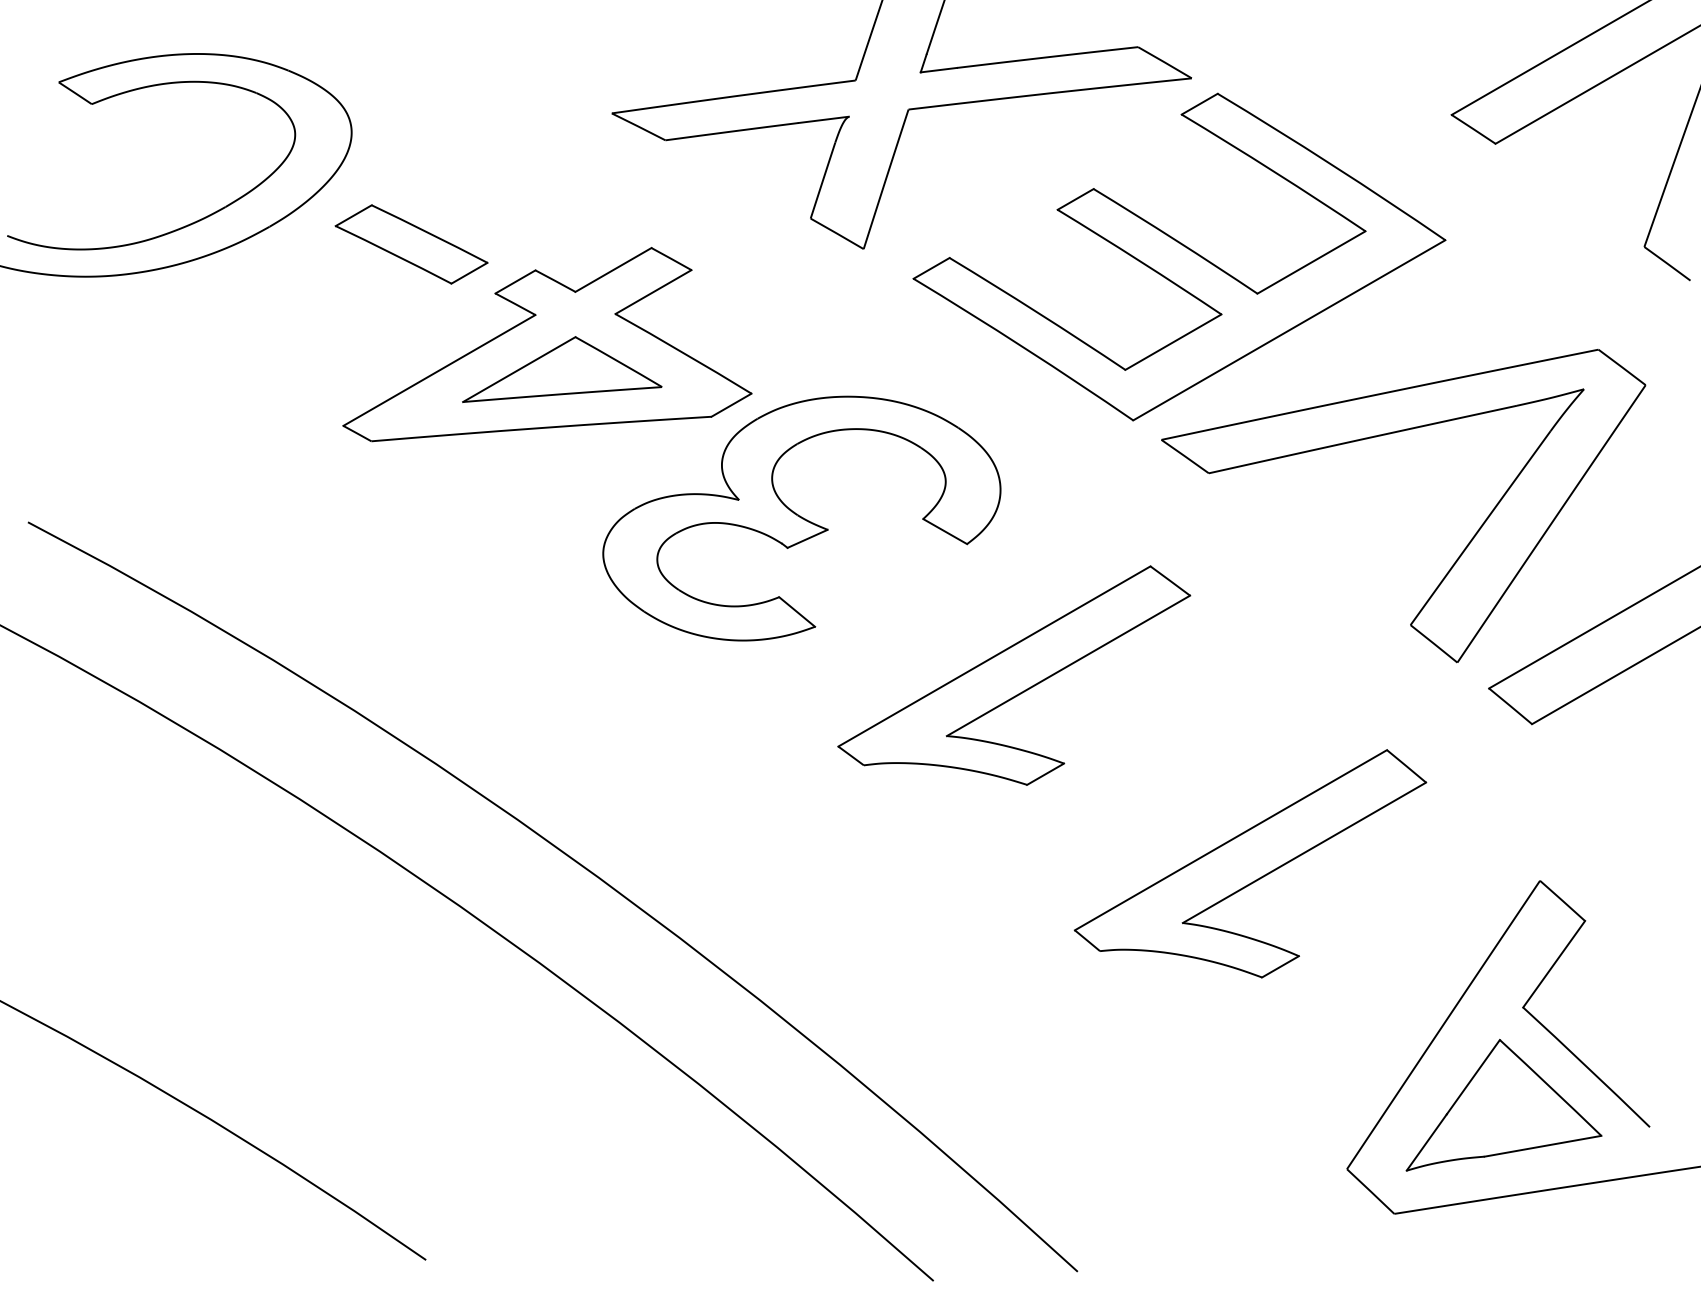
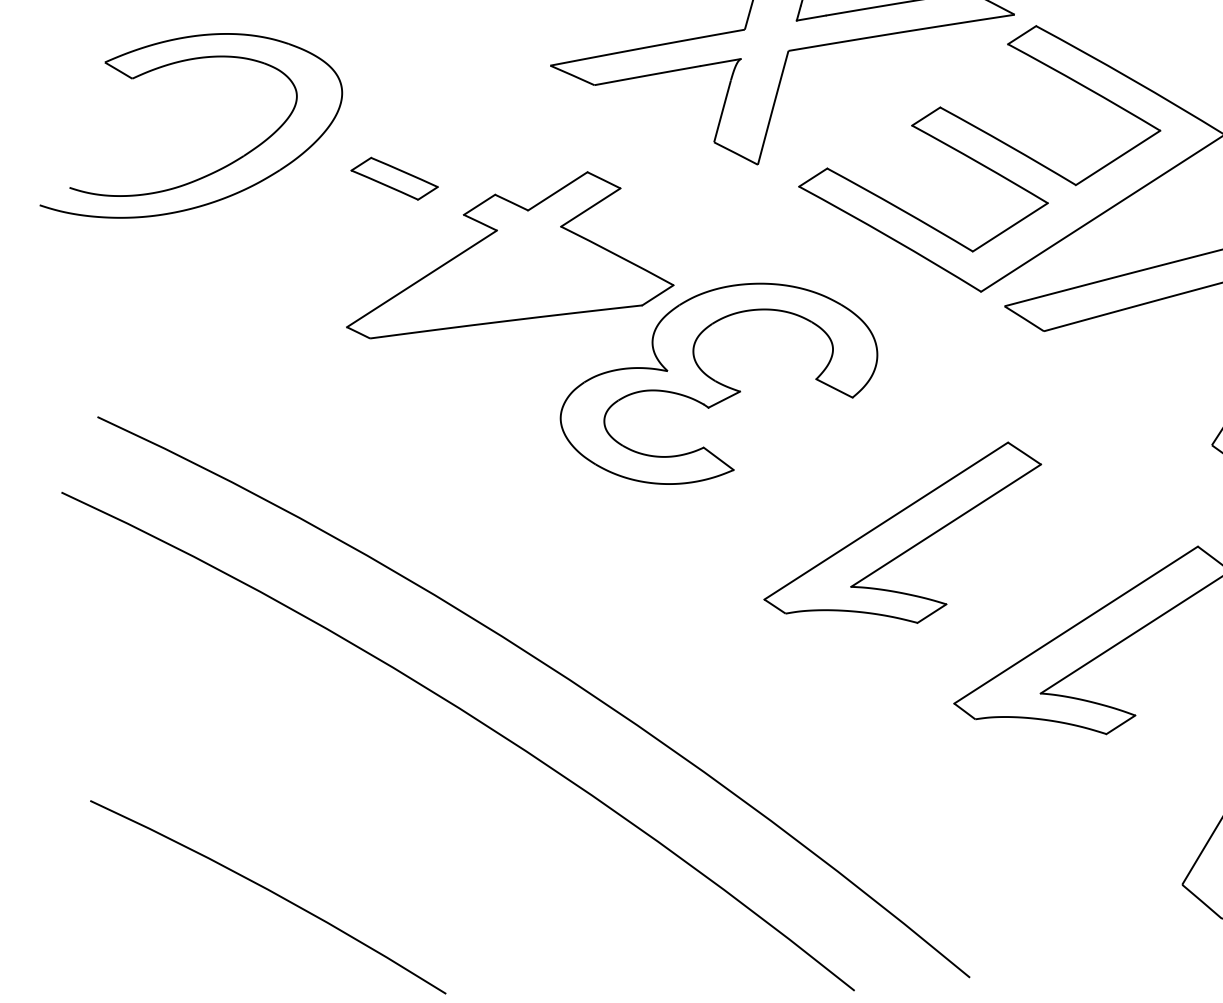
part: (411, 244) -> (394, 178), size x0.7
part: (562, 369) -> (520, 273), removed
part: (1014, 675) -> (903, 535), moved

